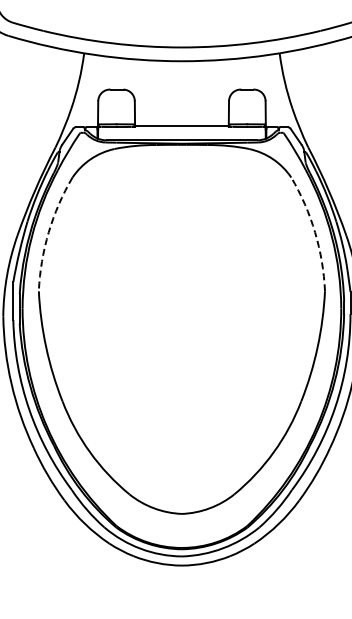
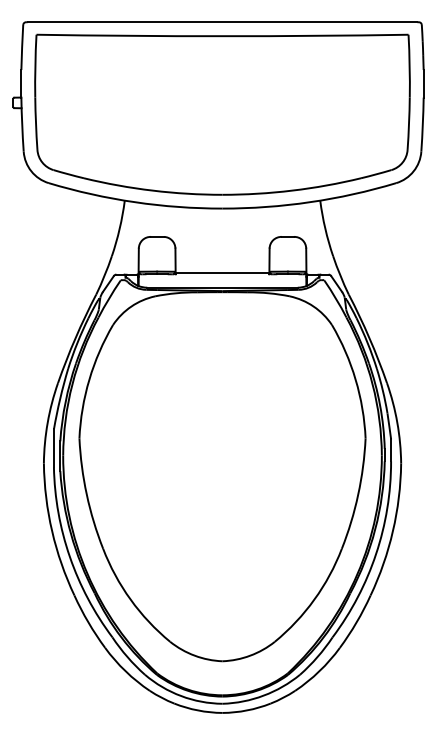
arc: (48, 232) -> (89, 379), dashed -> solid
arc: (314, 232) -> (355, 379), dashed -> solid

